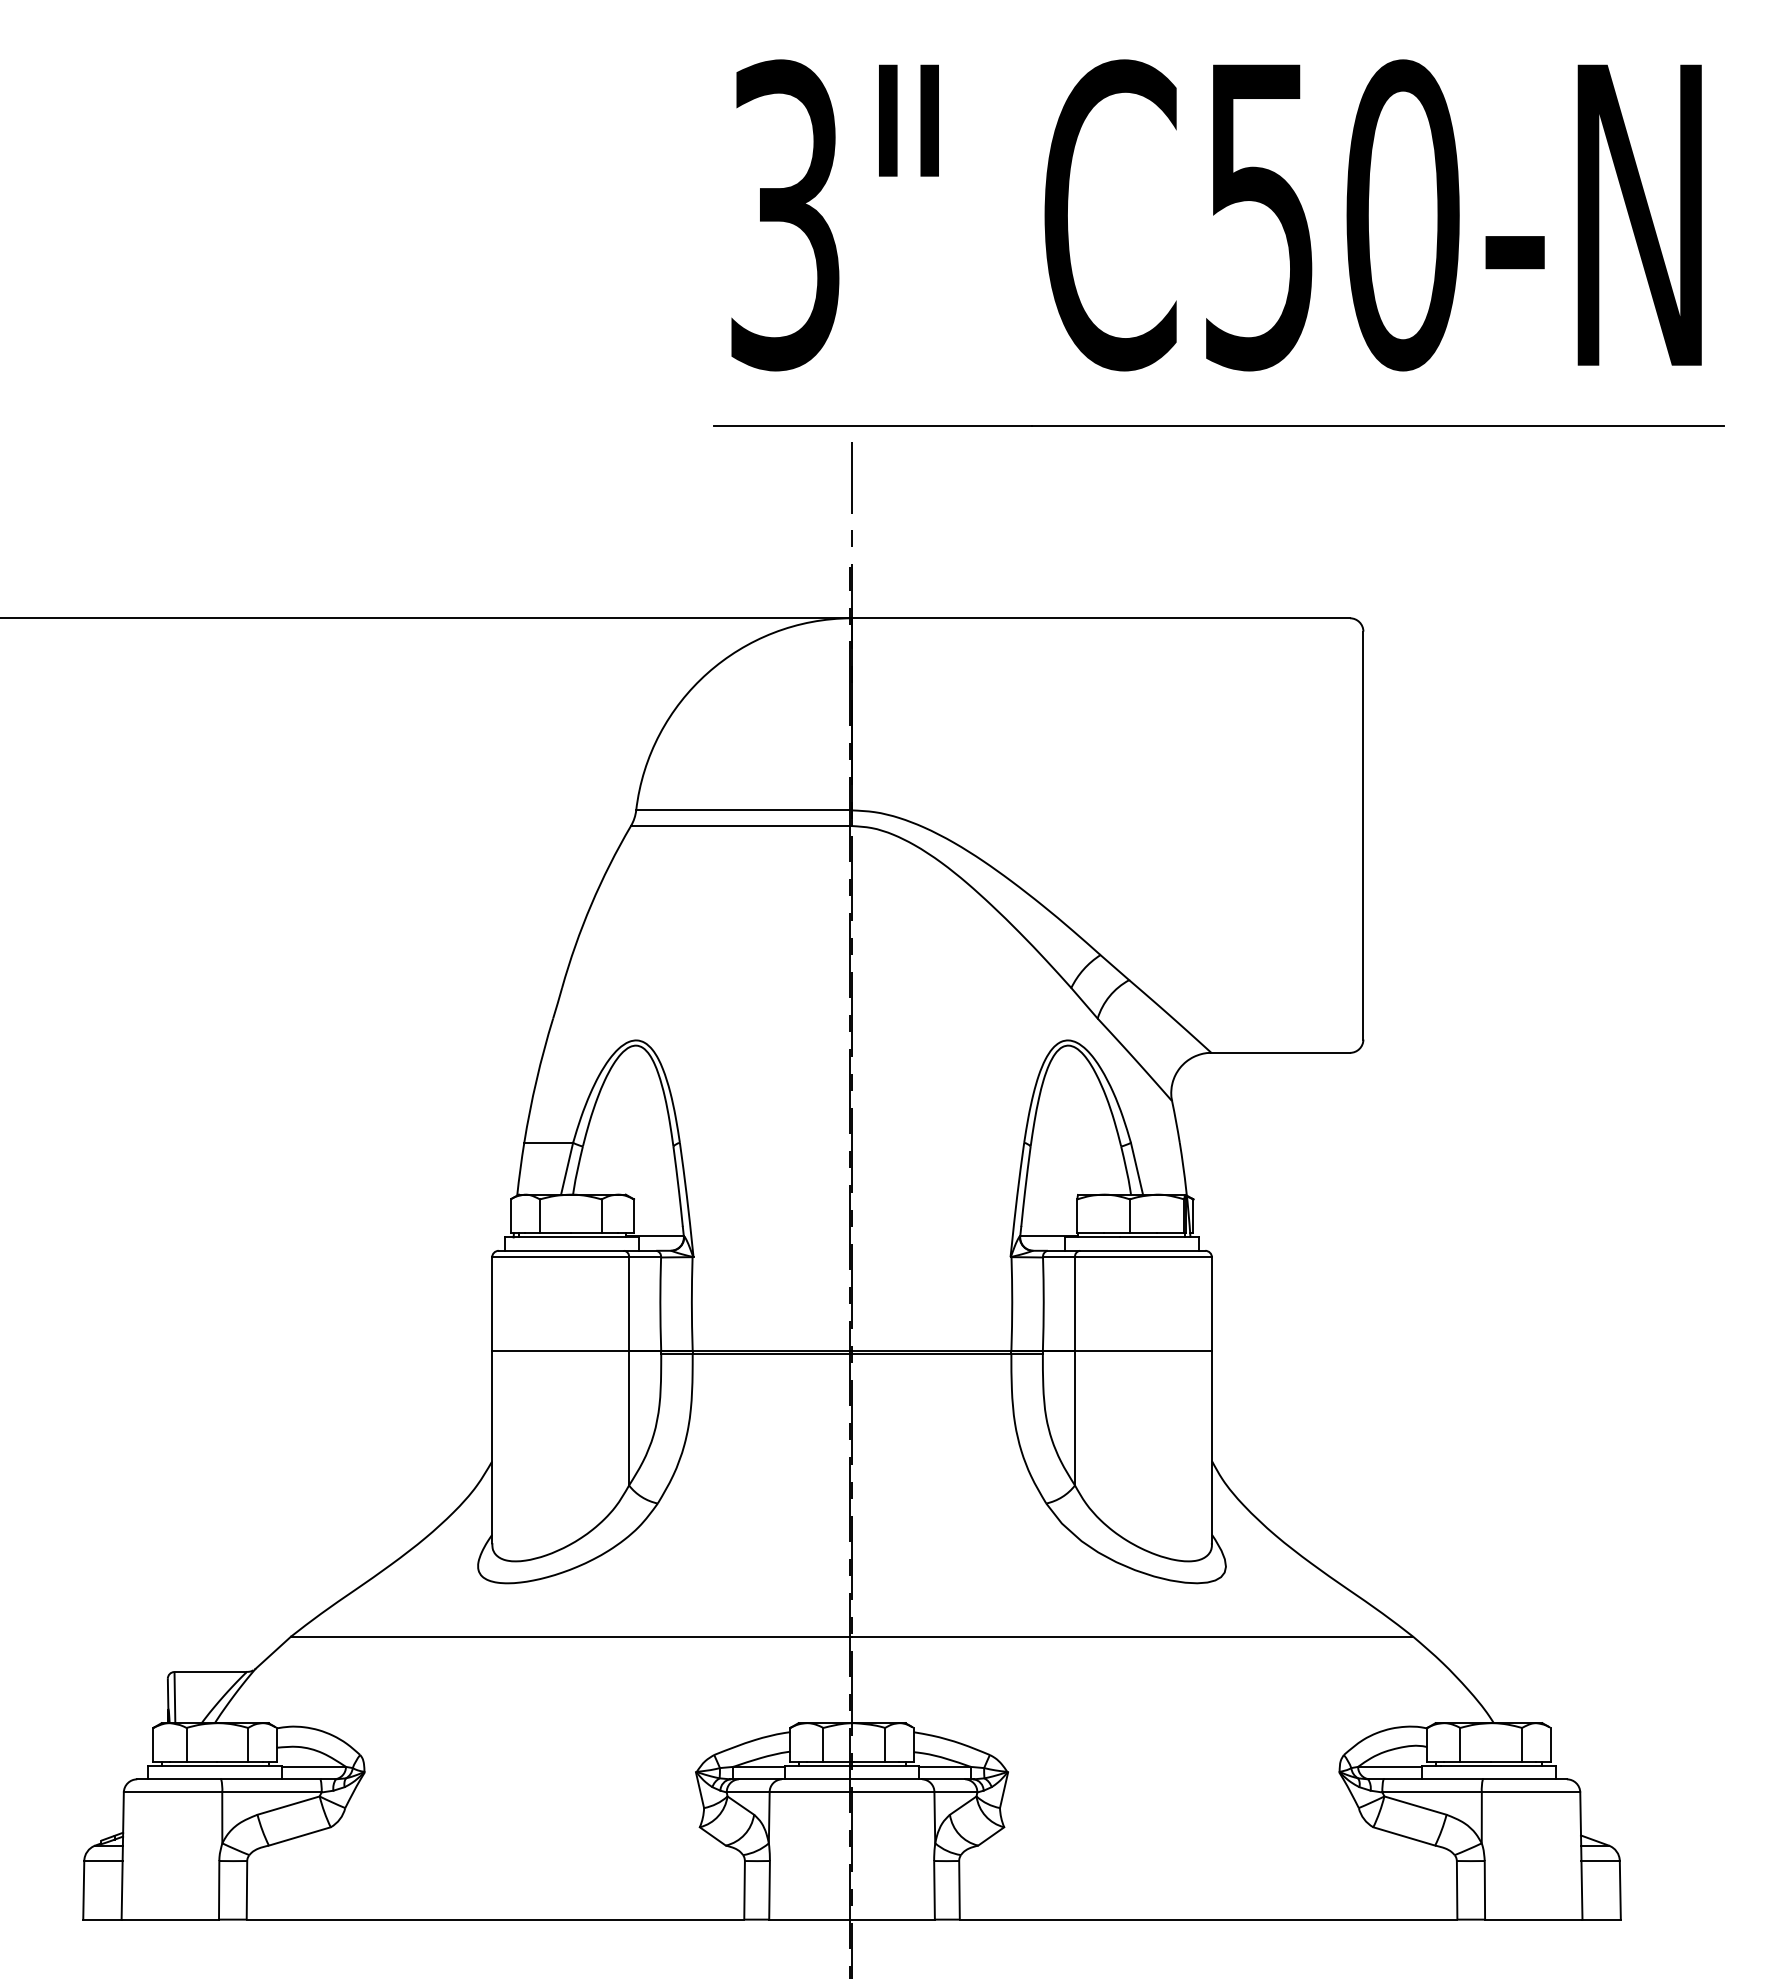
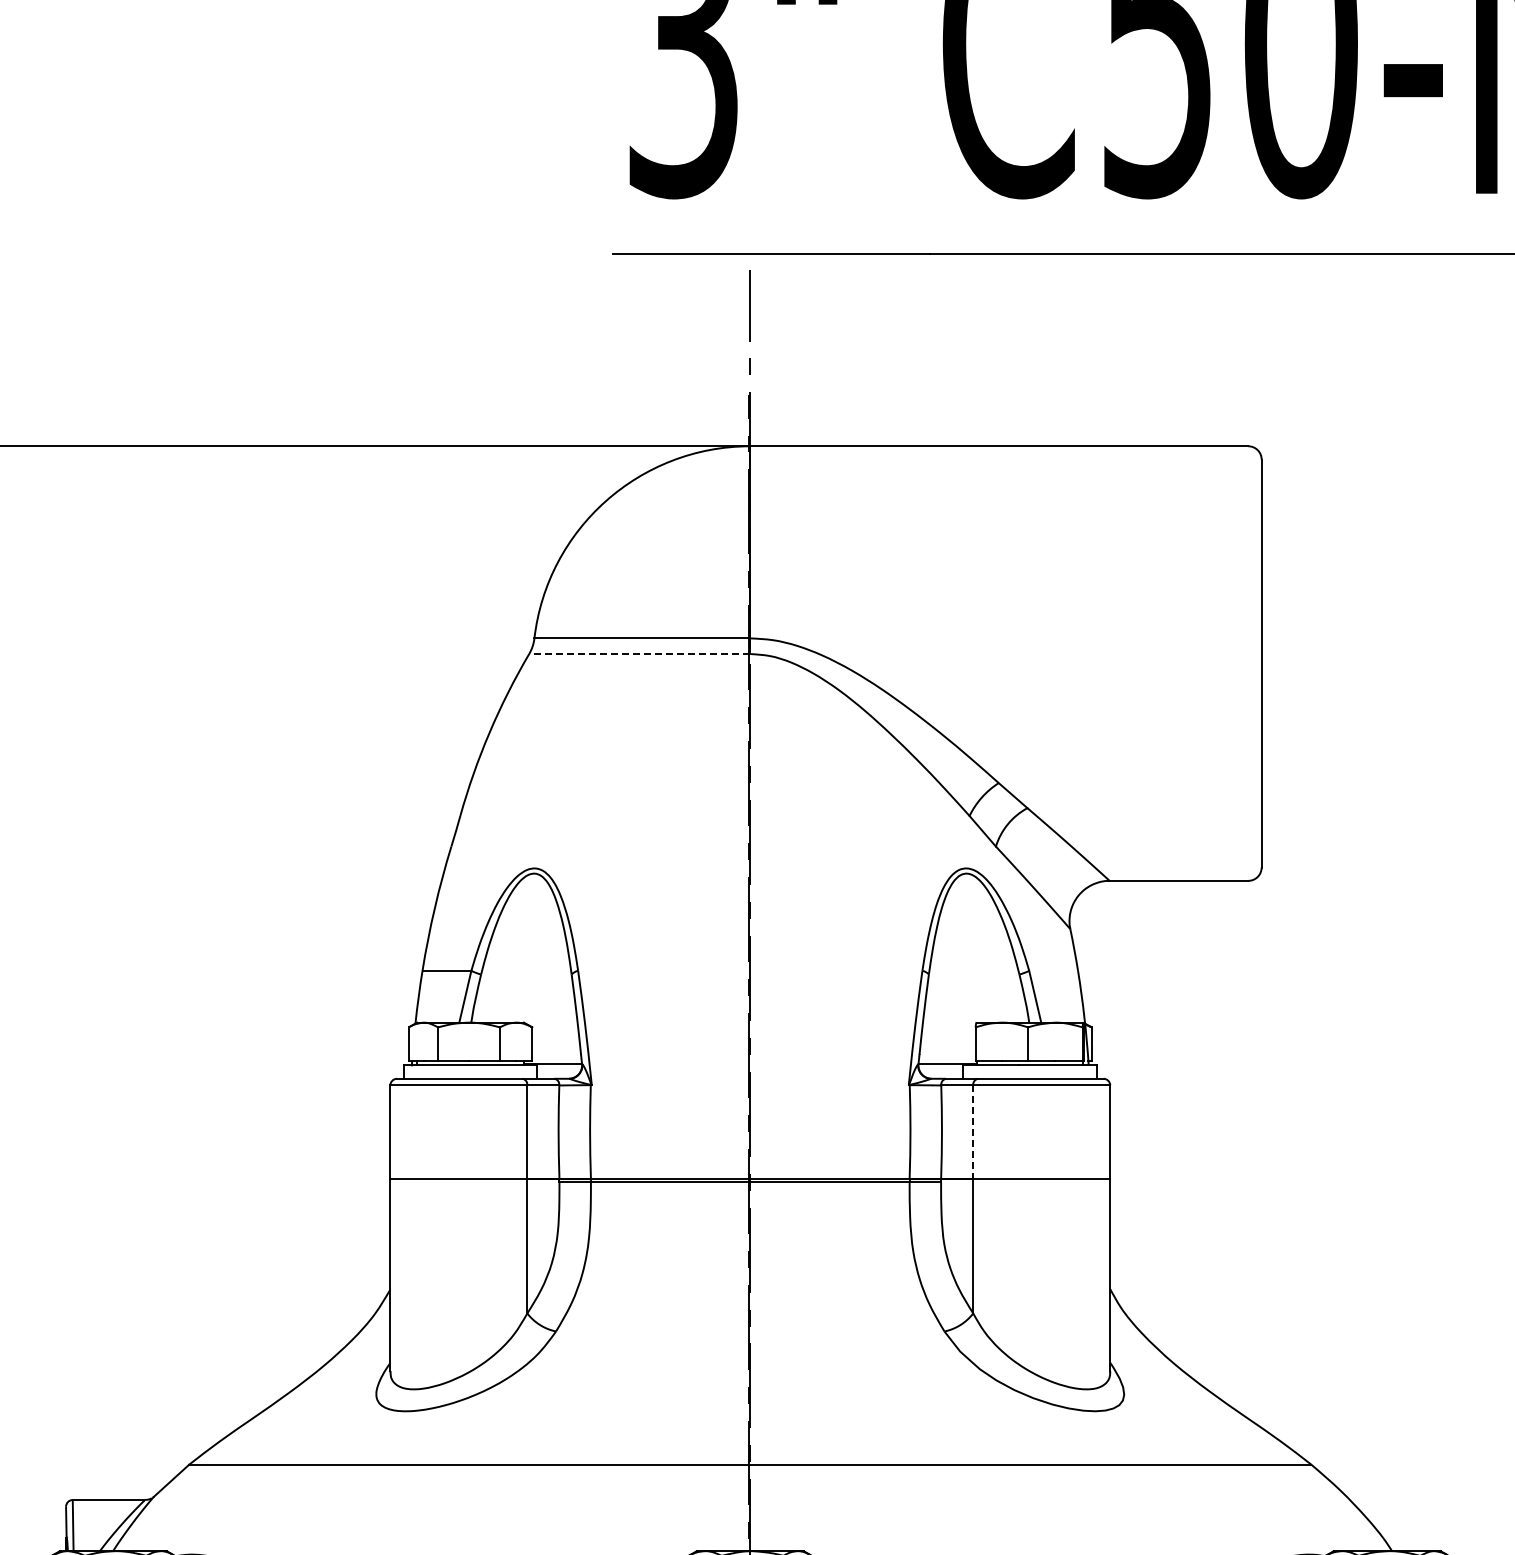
line: (741, 826) -> (639, 654), solid -> dashed
line: (1075, 1304) -> (973, 1132), solid -> dashed

